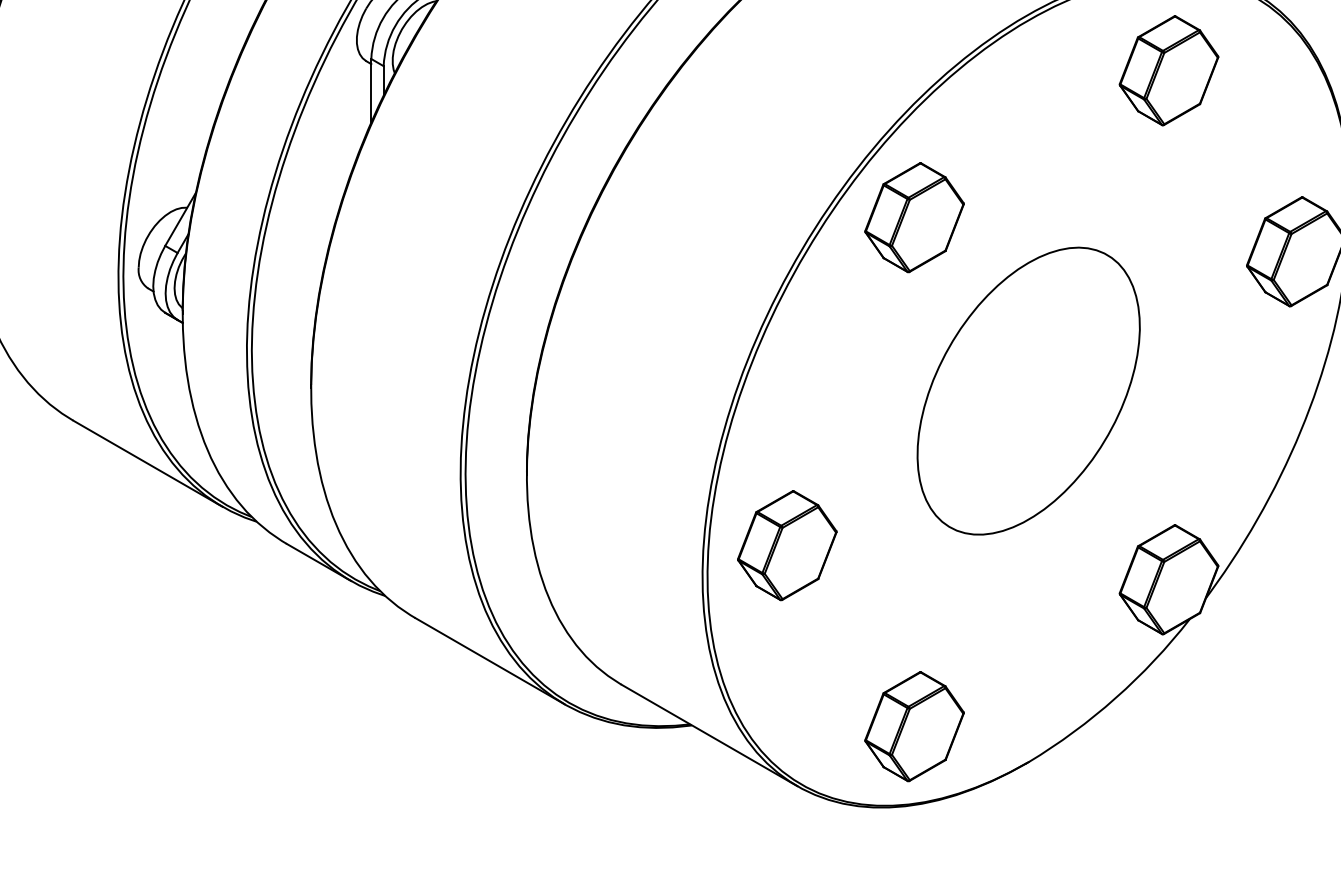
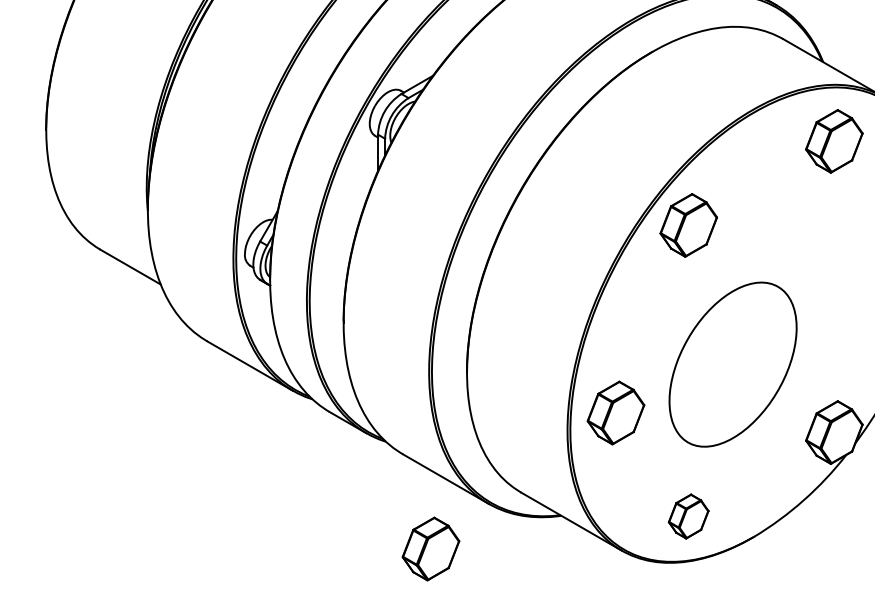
part: (1027, 390) -> (732, 364), moved
part: (914, 726) -> (688, 516), size x0.7
part: (463, 782) -> (430, 548), added

